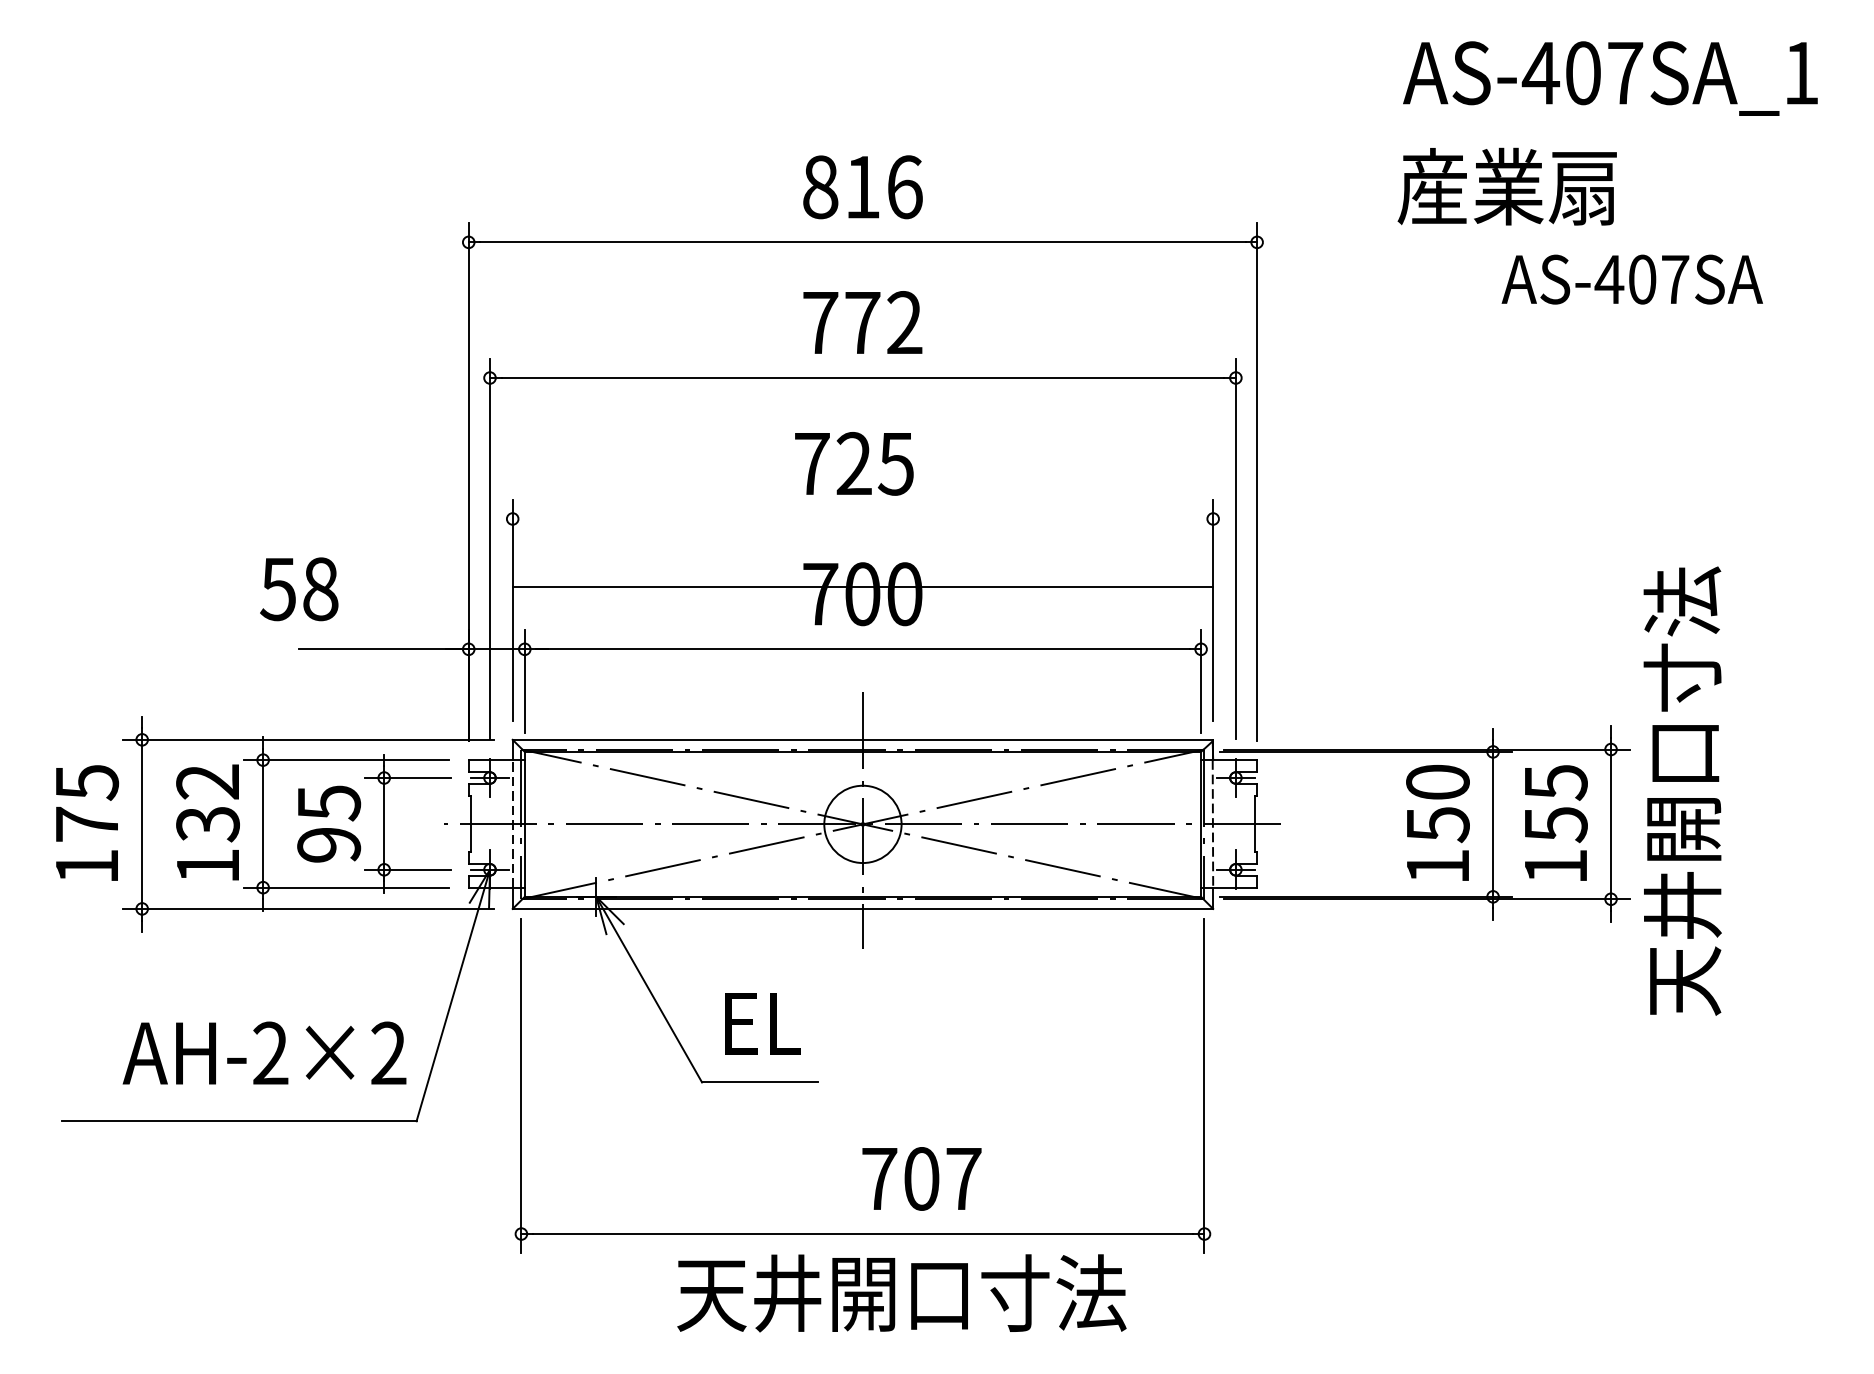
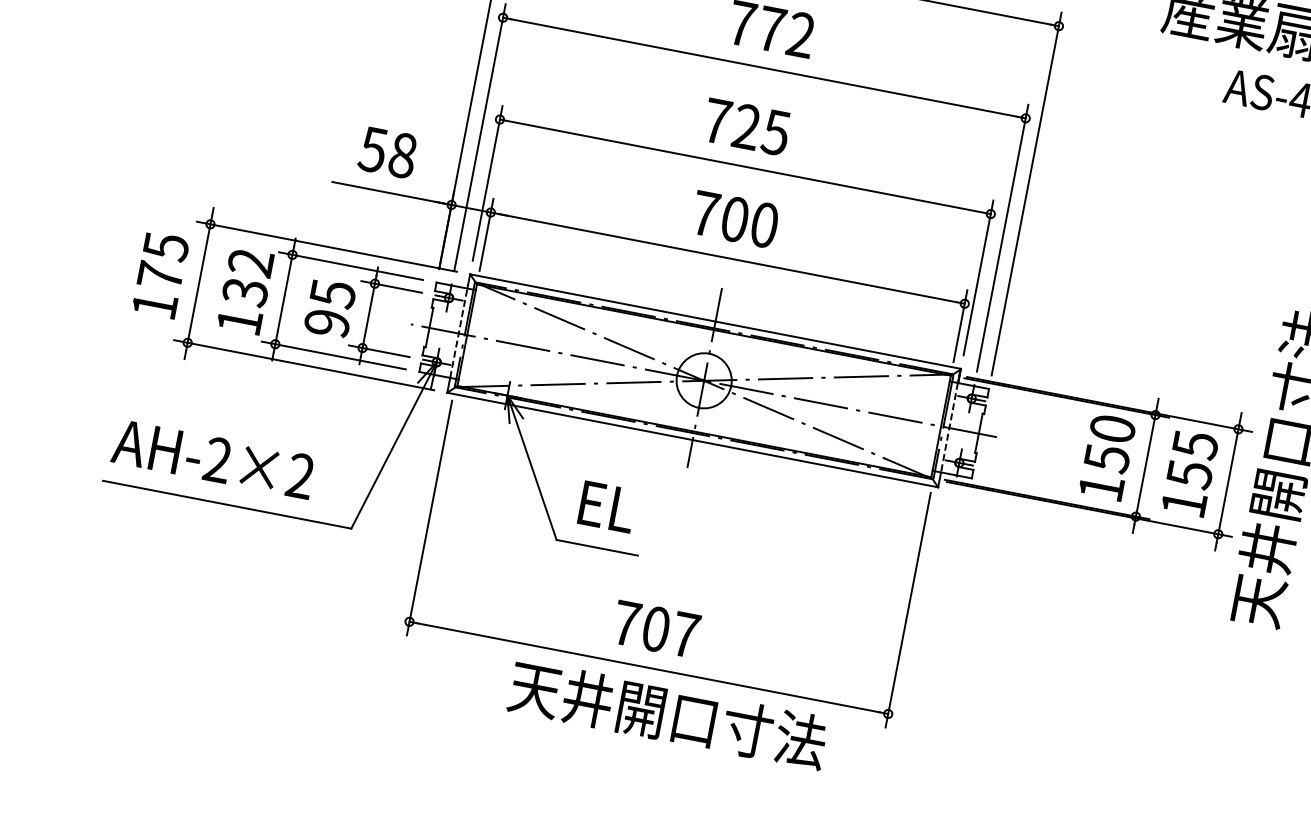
line: (862, 586) -> (745, 166), moved
text: (299, 589) -> (388, 152), moved
text: (264, 1052) -> (213, 458), moved
text: (921, 1178) -> (656, 628), moved

